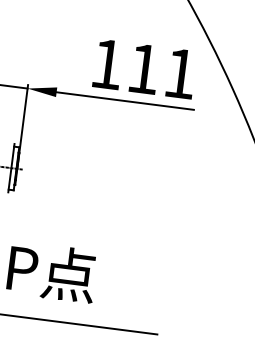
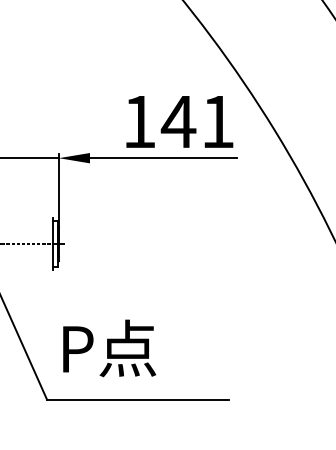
text: (143, 68) -> (178, 121), 111 -> 141

